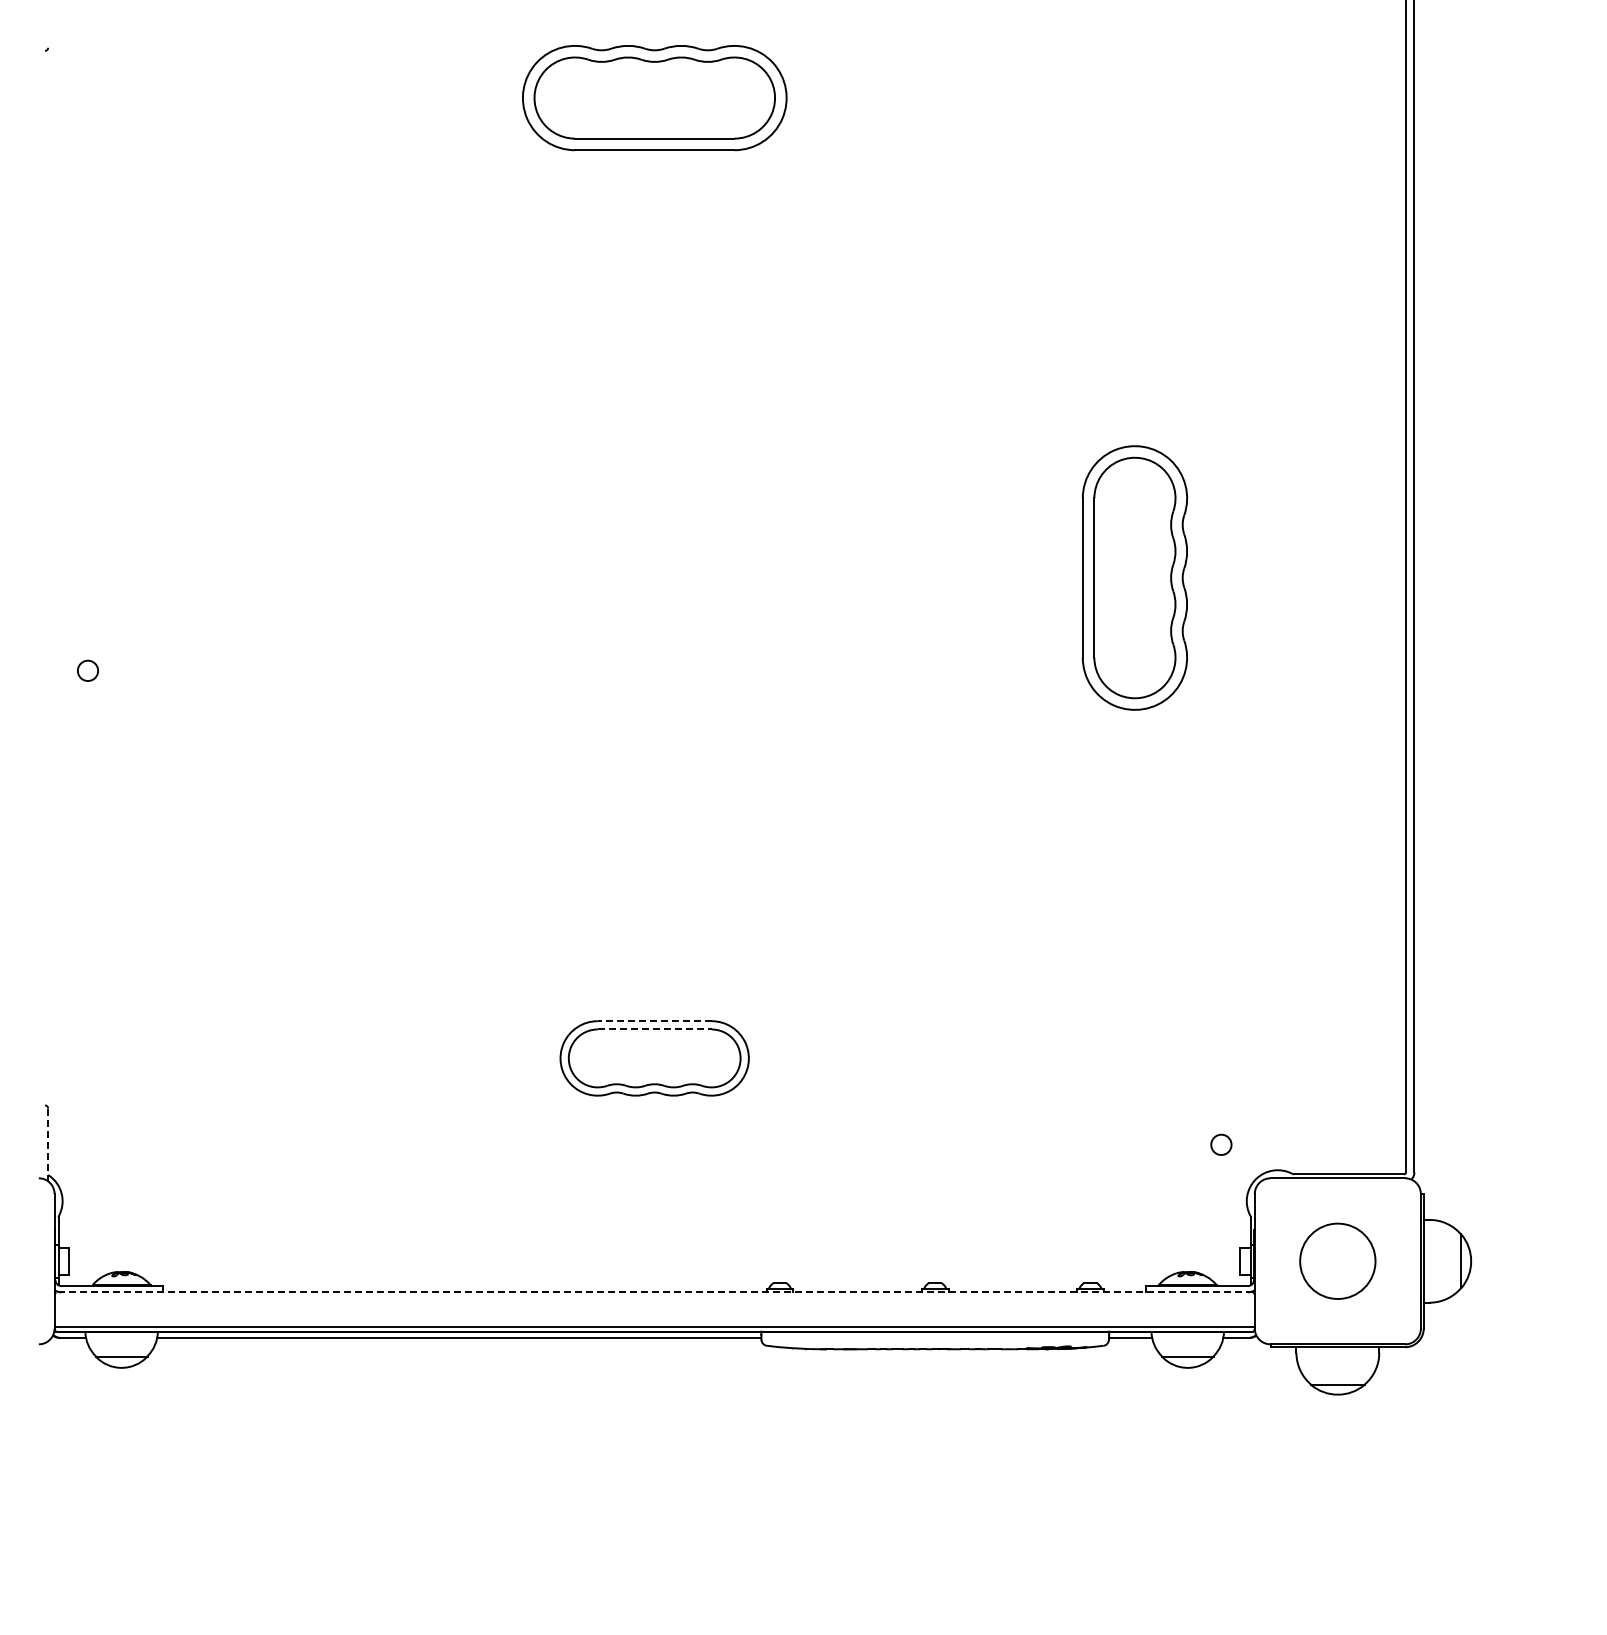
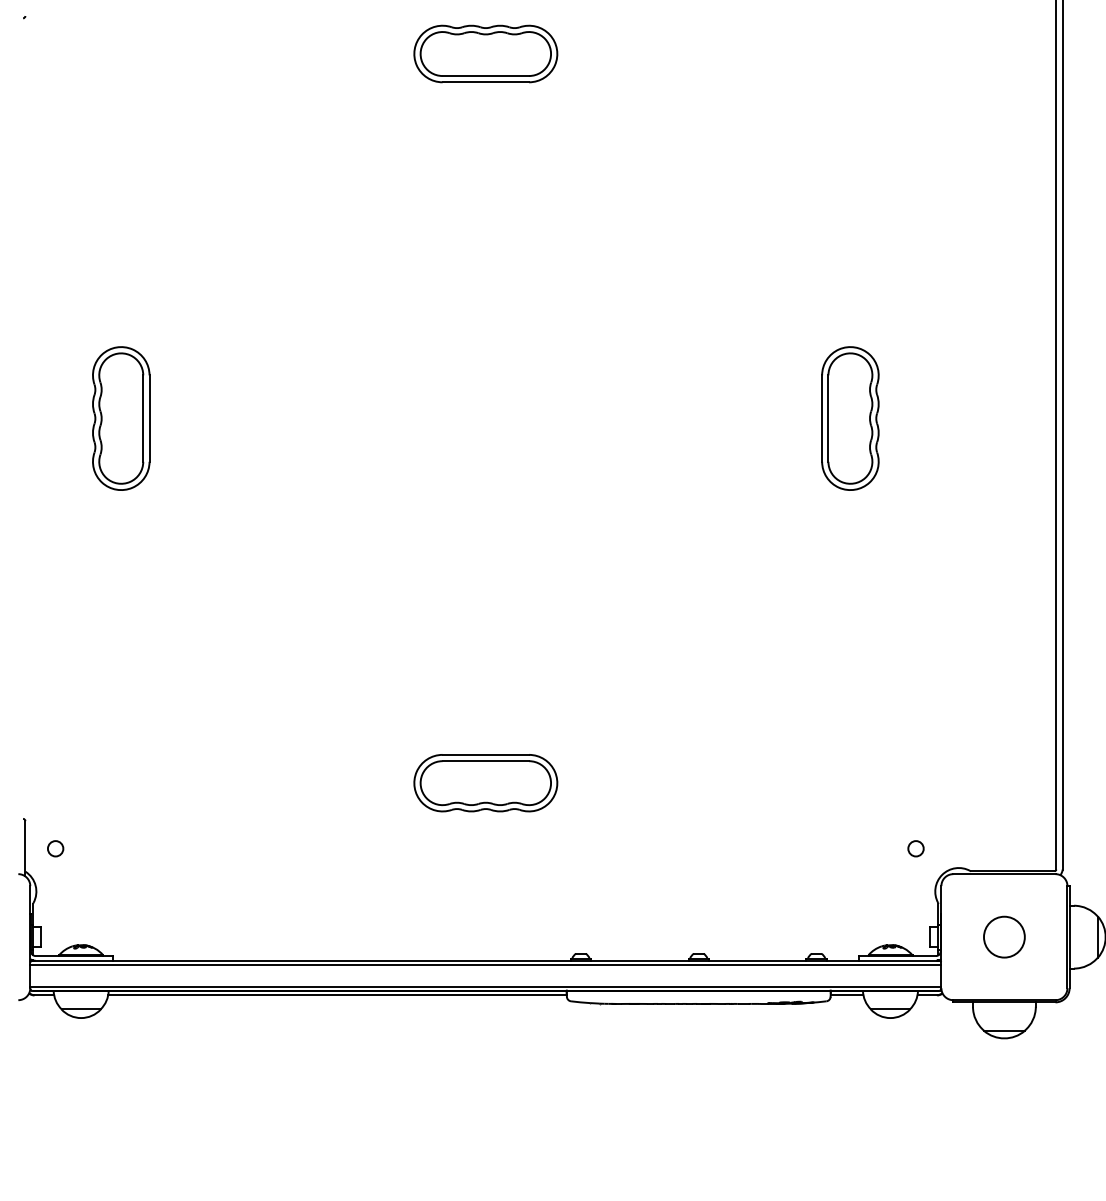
part: (654, 97) -> (485, 53), size x0.71
part: (174, 578) -> (121, 418), added
part: (1134, 578) -> (850, 418), size x0.71
circle: (87, 670) -> (55, 848), moved
line: (654, 1021) -> (485, 755), dashed -> solid
line: (654, 1029) -> (485, 761), dashed -> solid
line: (48, 1145) -> (25, 849), dashed -> solid
circle: (1337, 1261) -> (1004, 937), size x0.71
line: (654, 1292) -> (485, 960), dashed -> solid
line: (654, 1297) -> (485, 964), added

